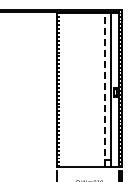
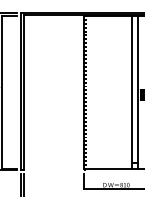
line: (104, 89) -> (131, 92), dashed -> solid

